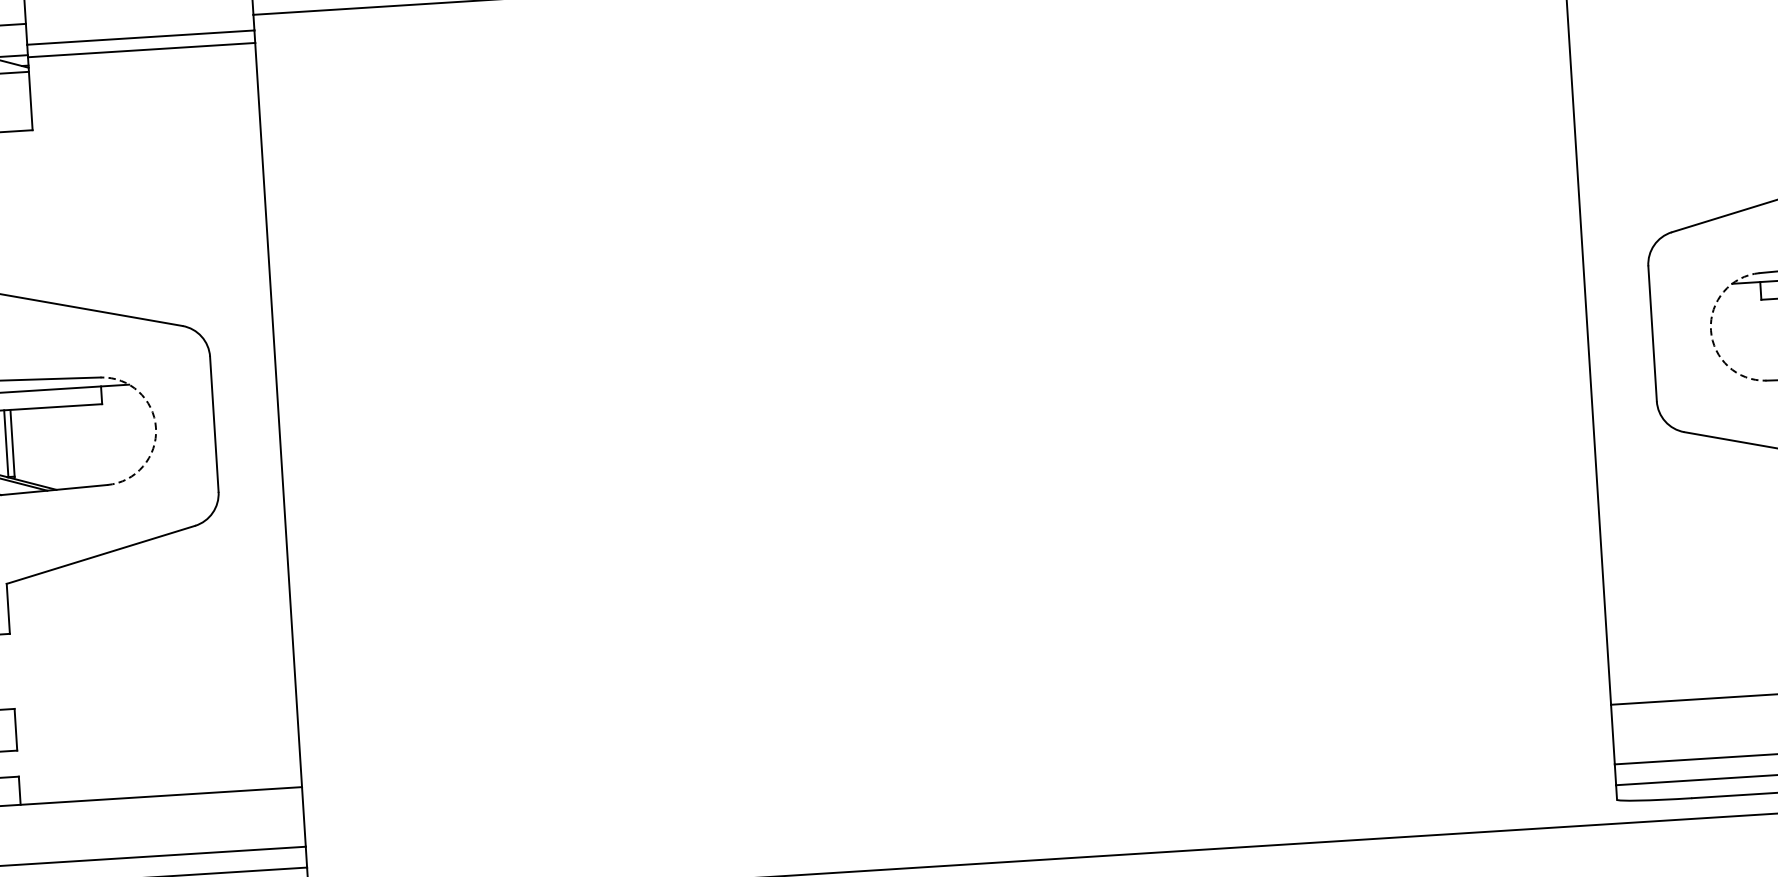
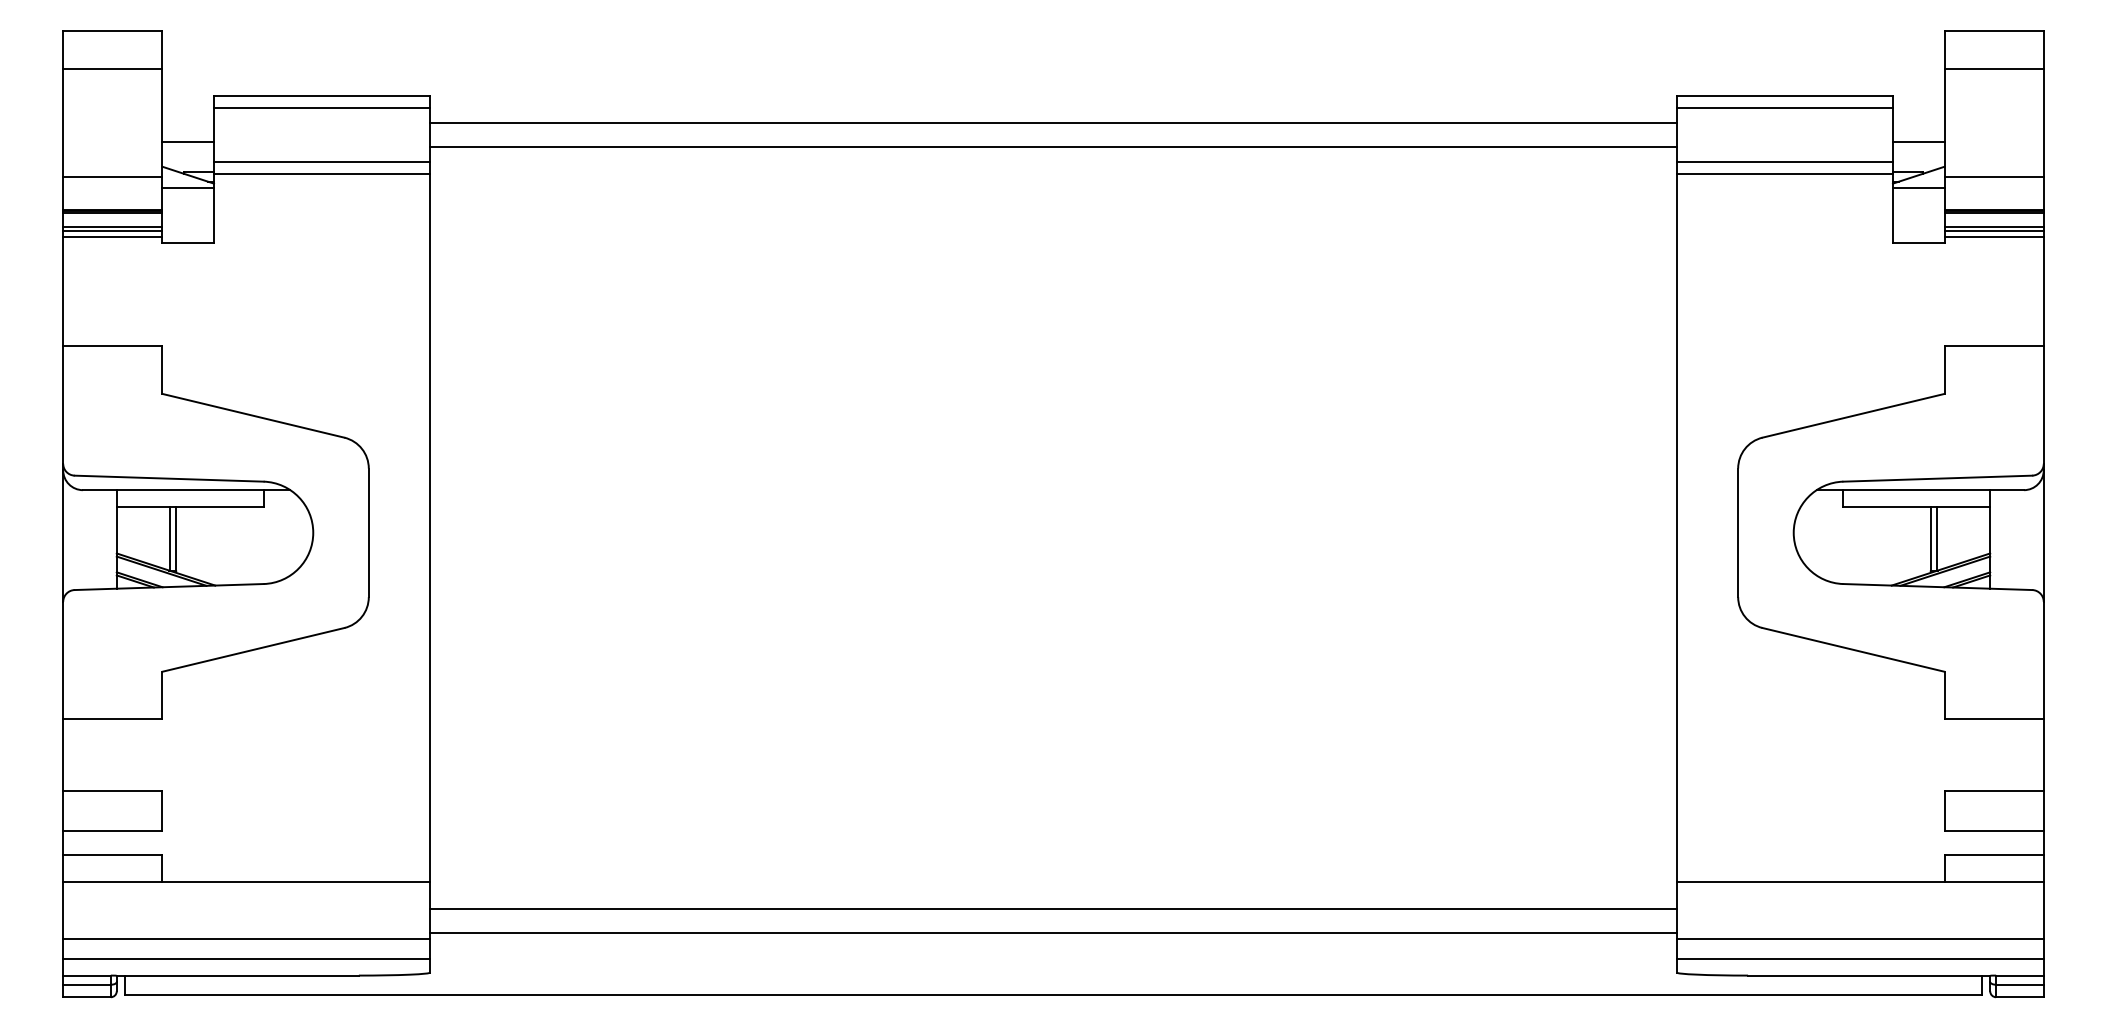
arc: (1710, 329) -> (1793, 532), dashed -> solid
arc: (156, 427) -> (313, 532), dashed -> solid
line: (958, 773) -> (1053, 908), added
line: (959, 798) -> (1053, 932), added

